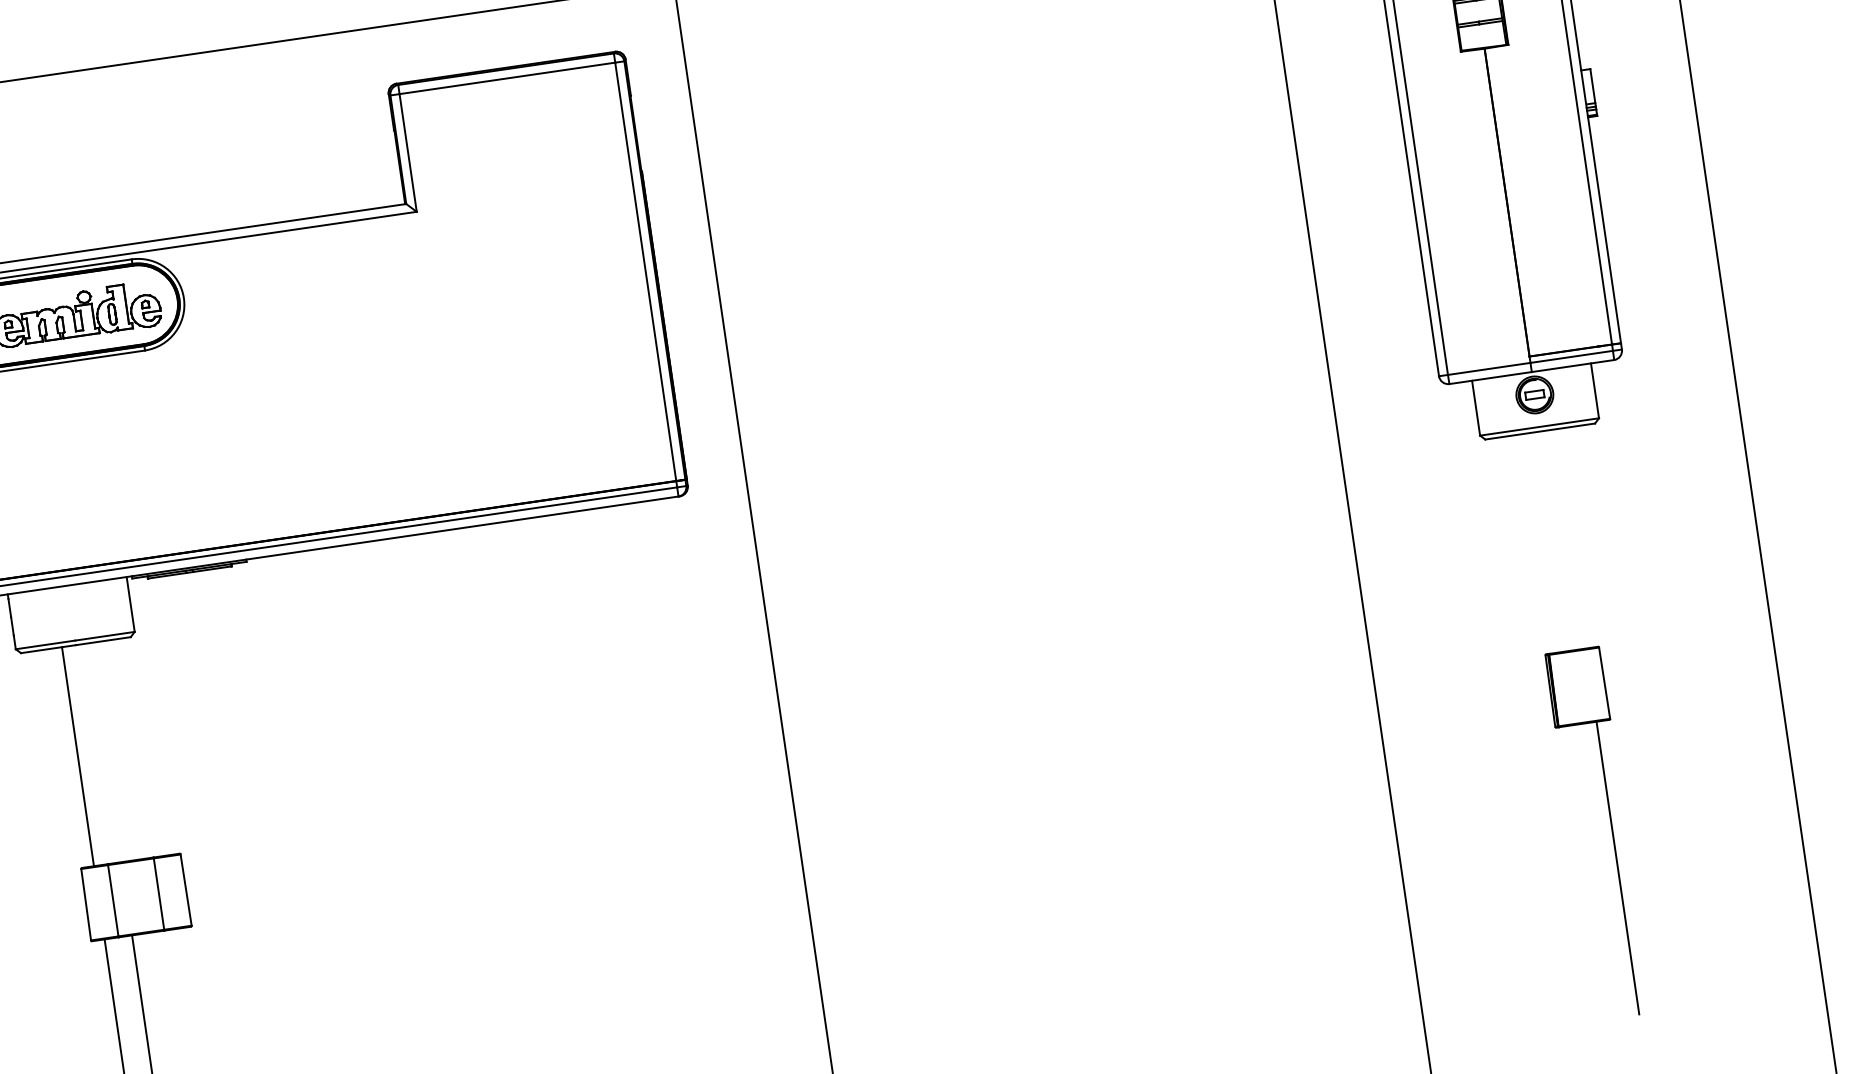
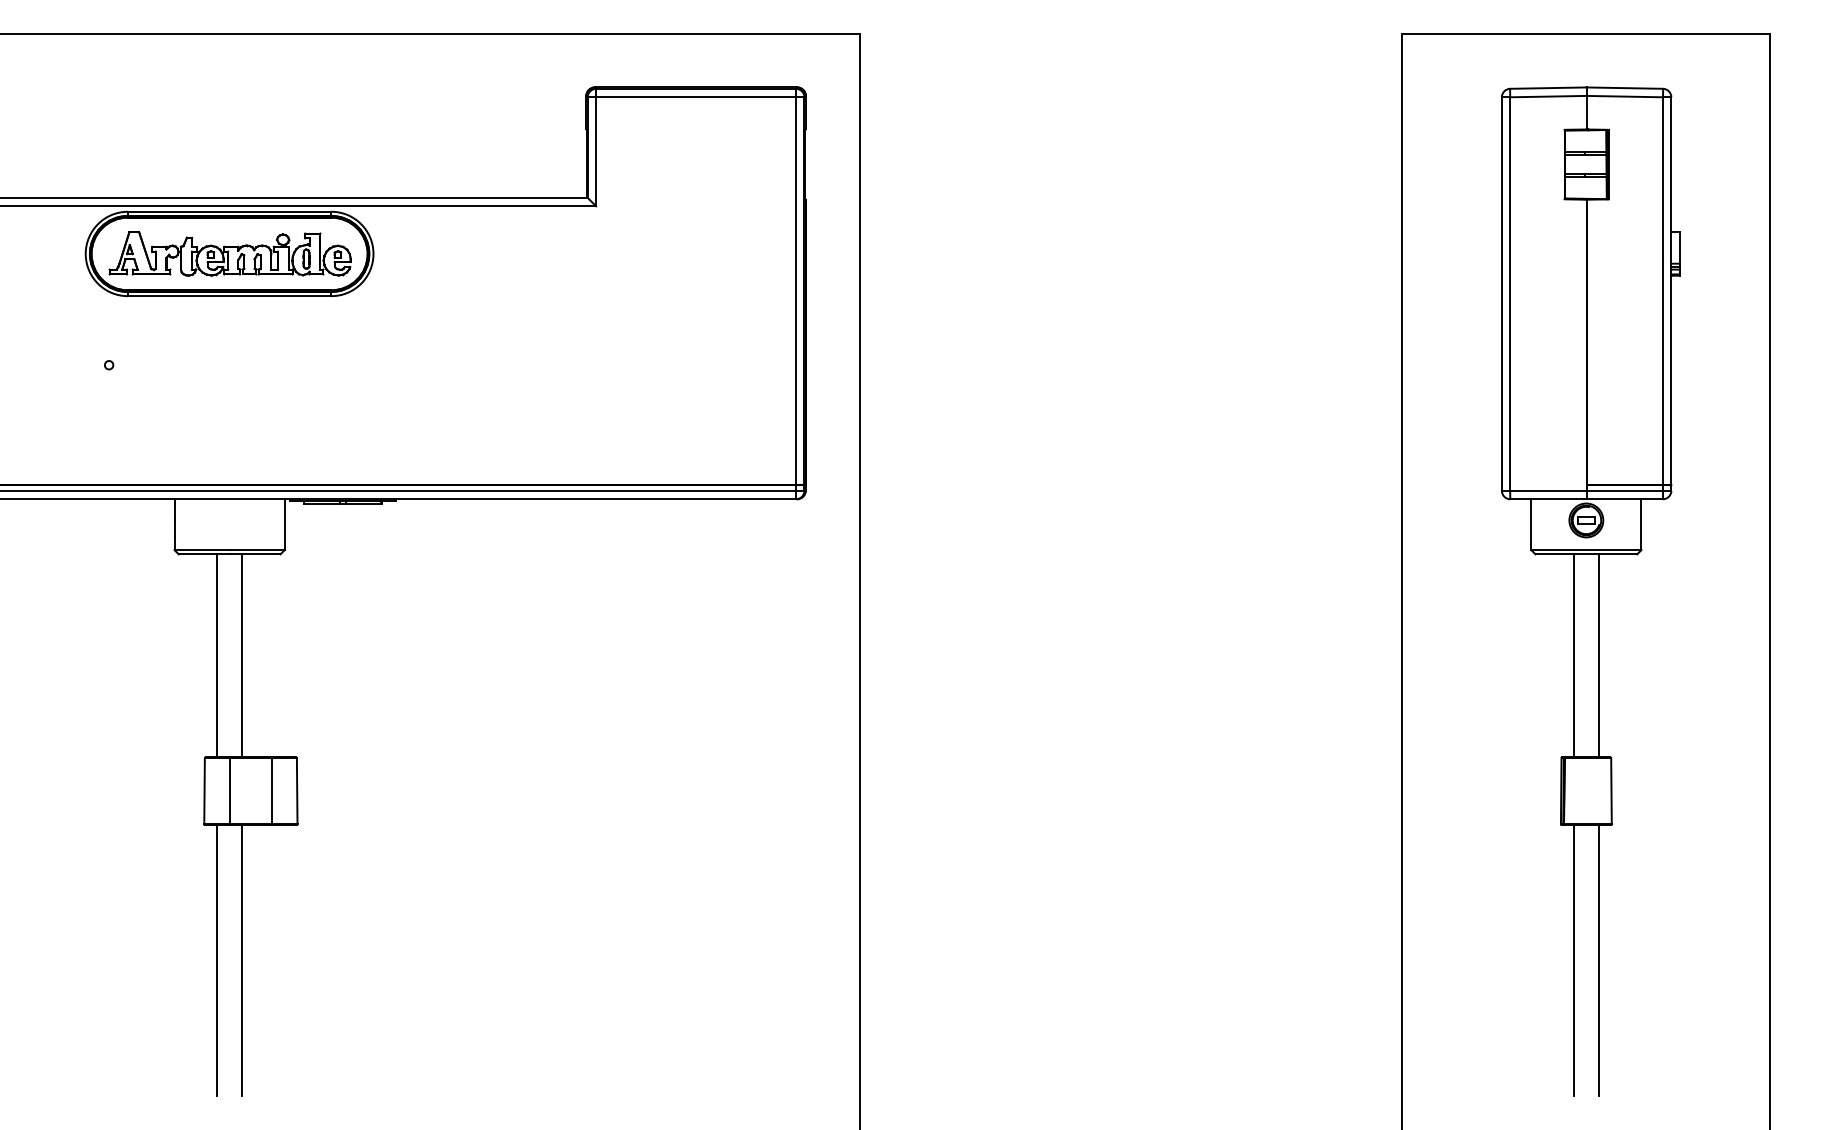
line: (1570, 538) -> (1599, 655), added
line: (1542, 542) -> (1573, 655), added
line: (105, 752) -> (242, 655), added
line: (1590, 871) -> (1573, 960), added

